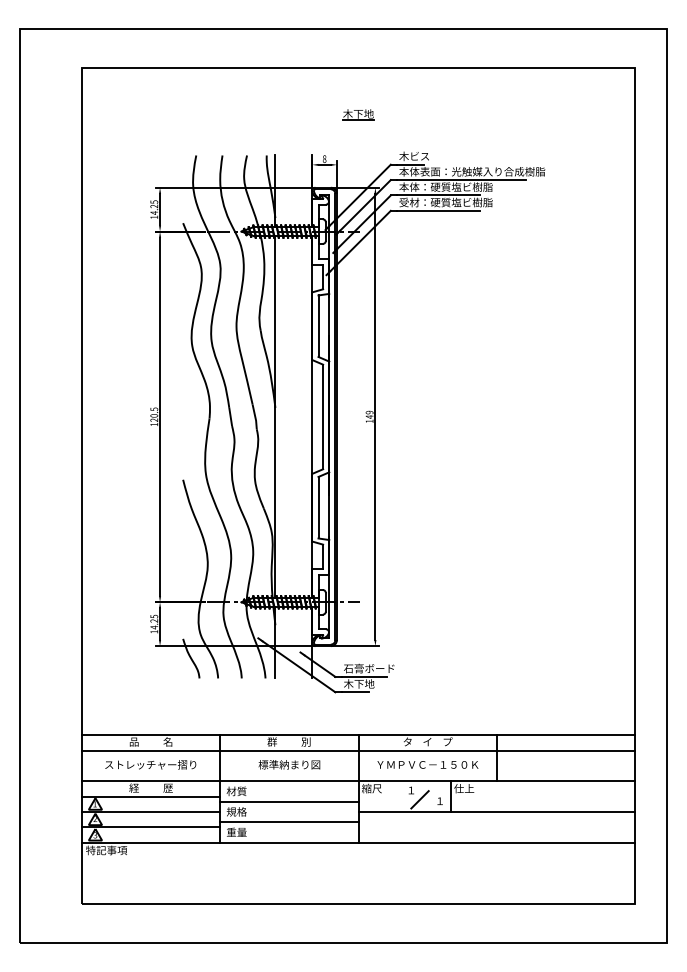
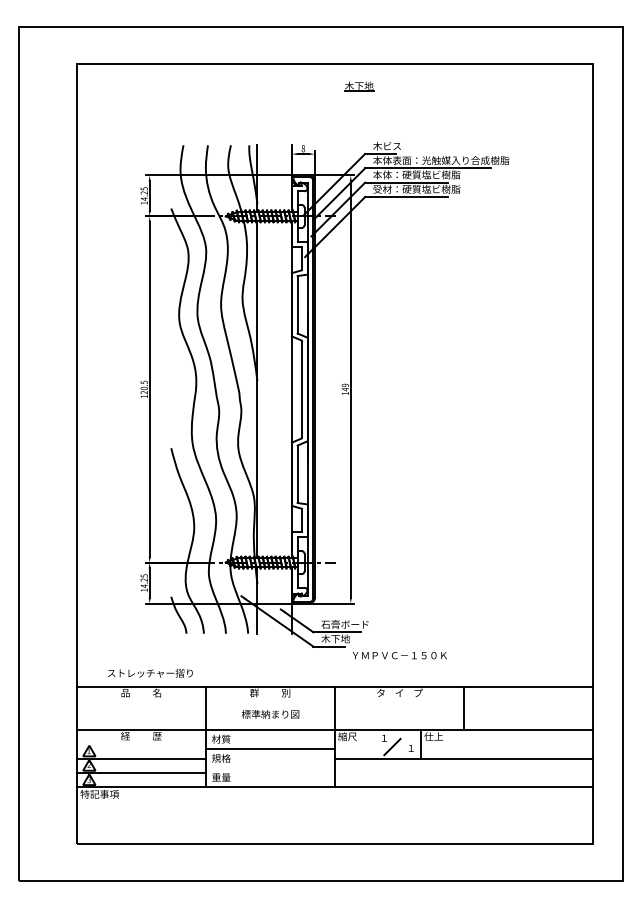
part: (358, 114) -> (359, 86), moved
line: (358, 750) -> (335, 701), removed
text: (150, 764) -> (150, 672), moved
text: (427, 764) -> (399, 655), moved
line: (151, 796) -> (141, 743), removed
line: (289, 822) -> (270, 768), removed

